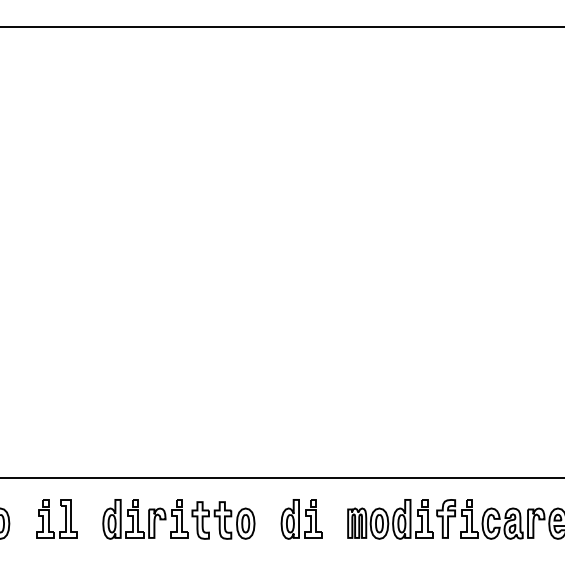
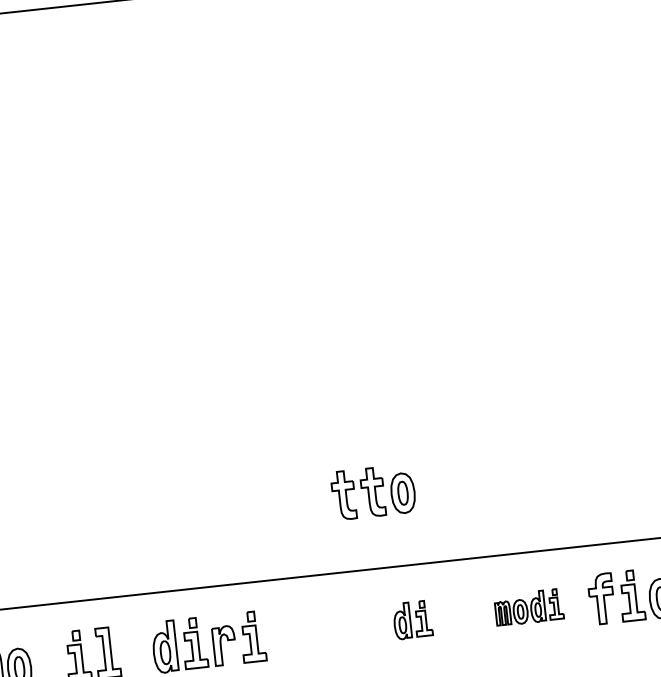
part: (301, 519) -> (412, 620), size x0.7
part: (390, 519) -> (528, 607), size x0.6
part: (223, 520) -> (373, 492), moved

